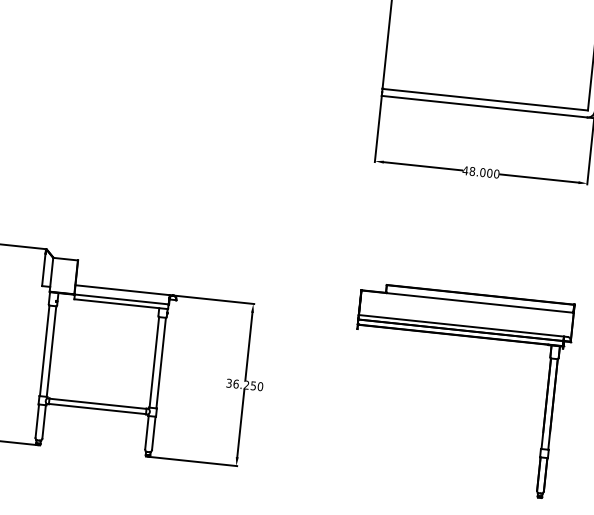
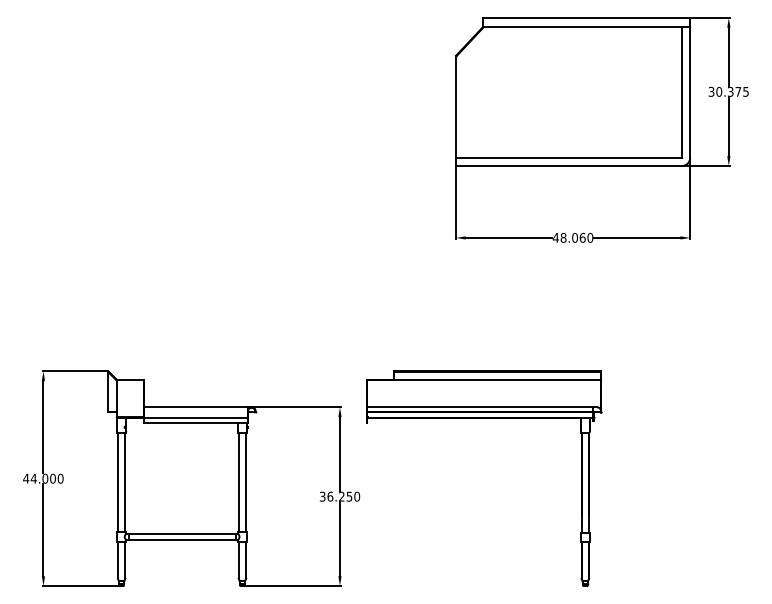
text: (489, 172) -> (582, 237), 48.000 -> 48.060
part: (464, 336) -> (484, 418), moved

